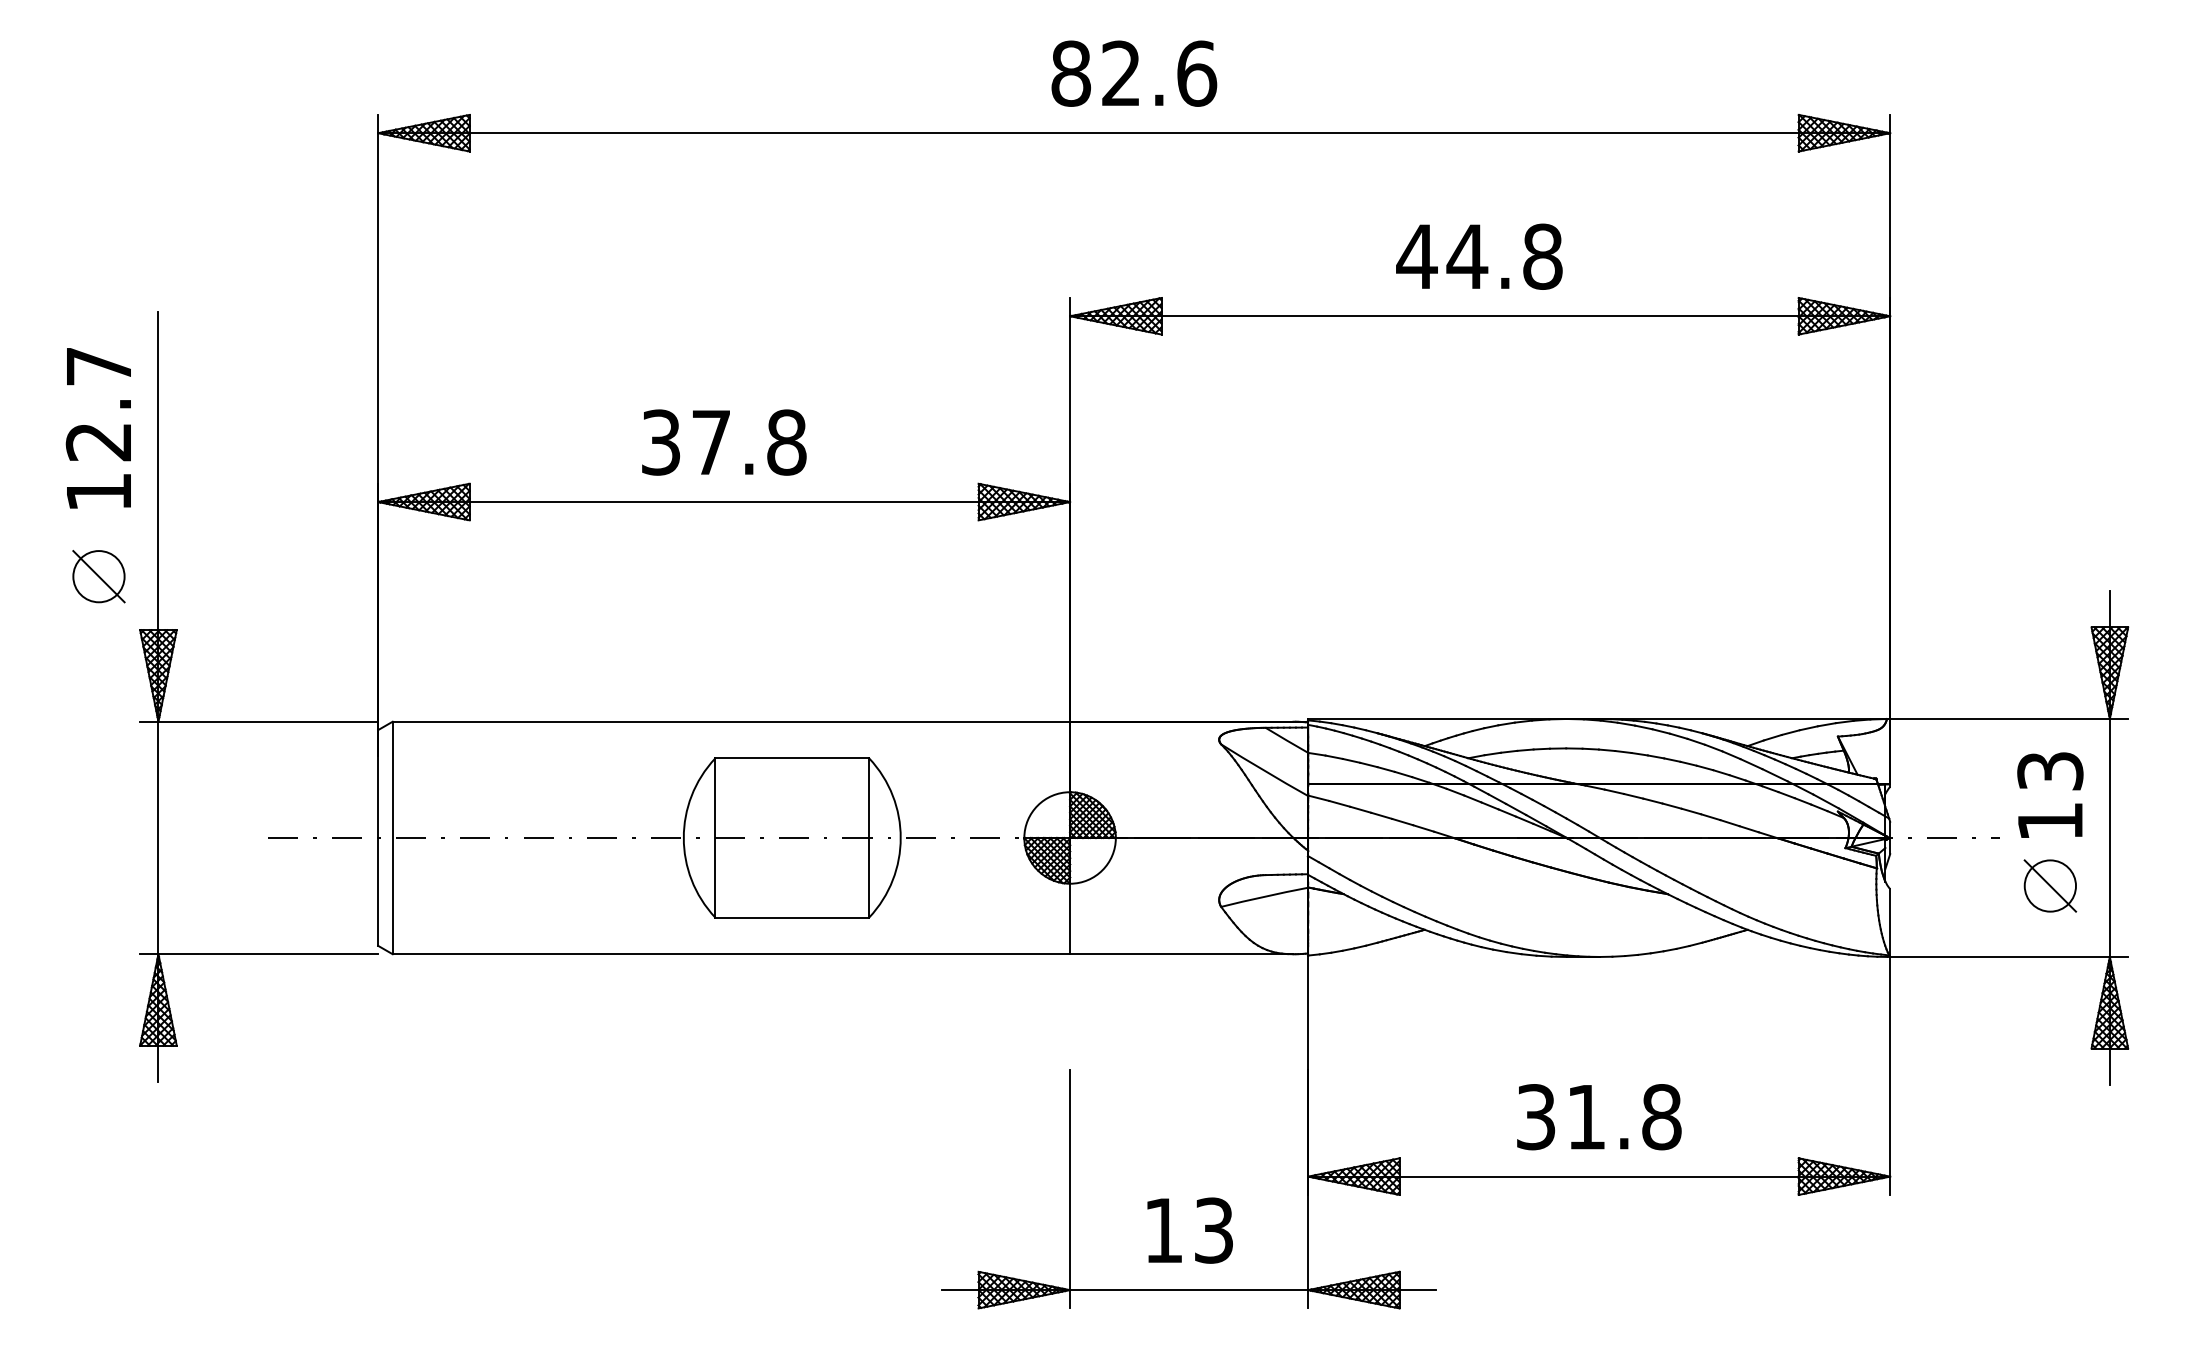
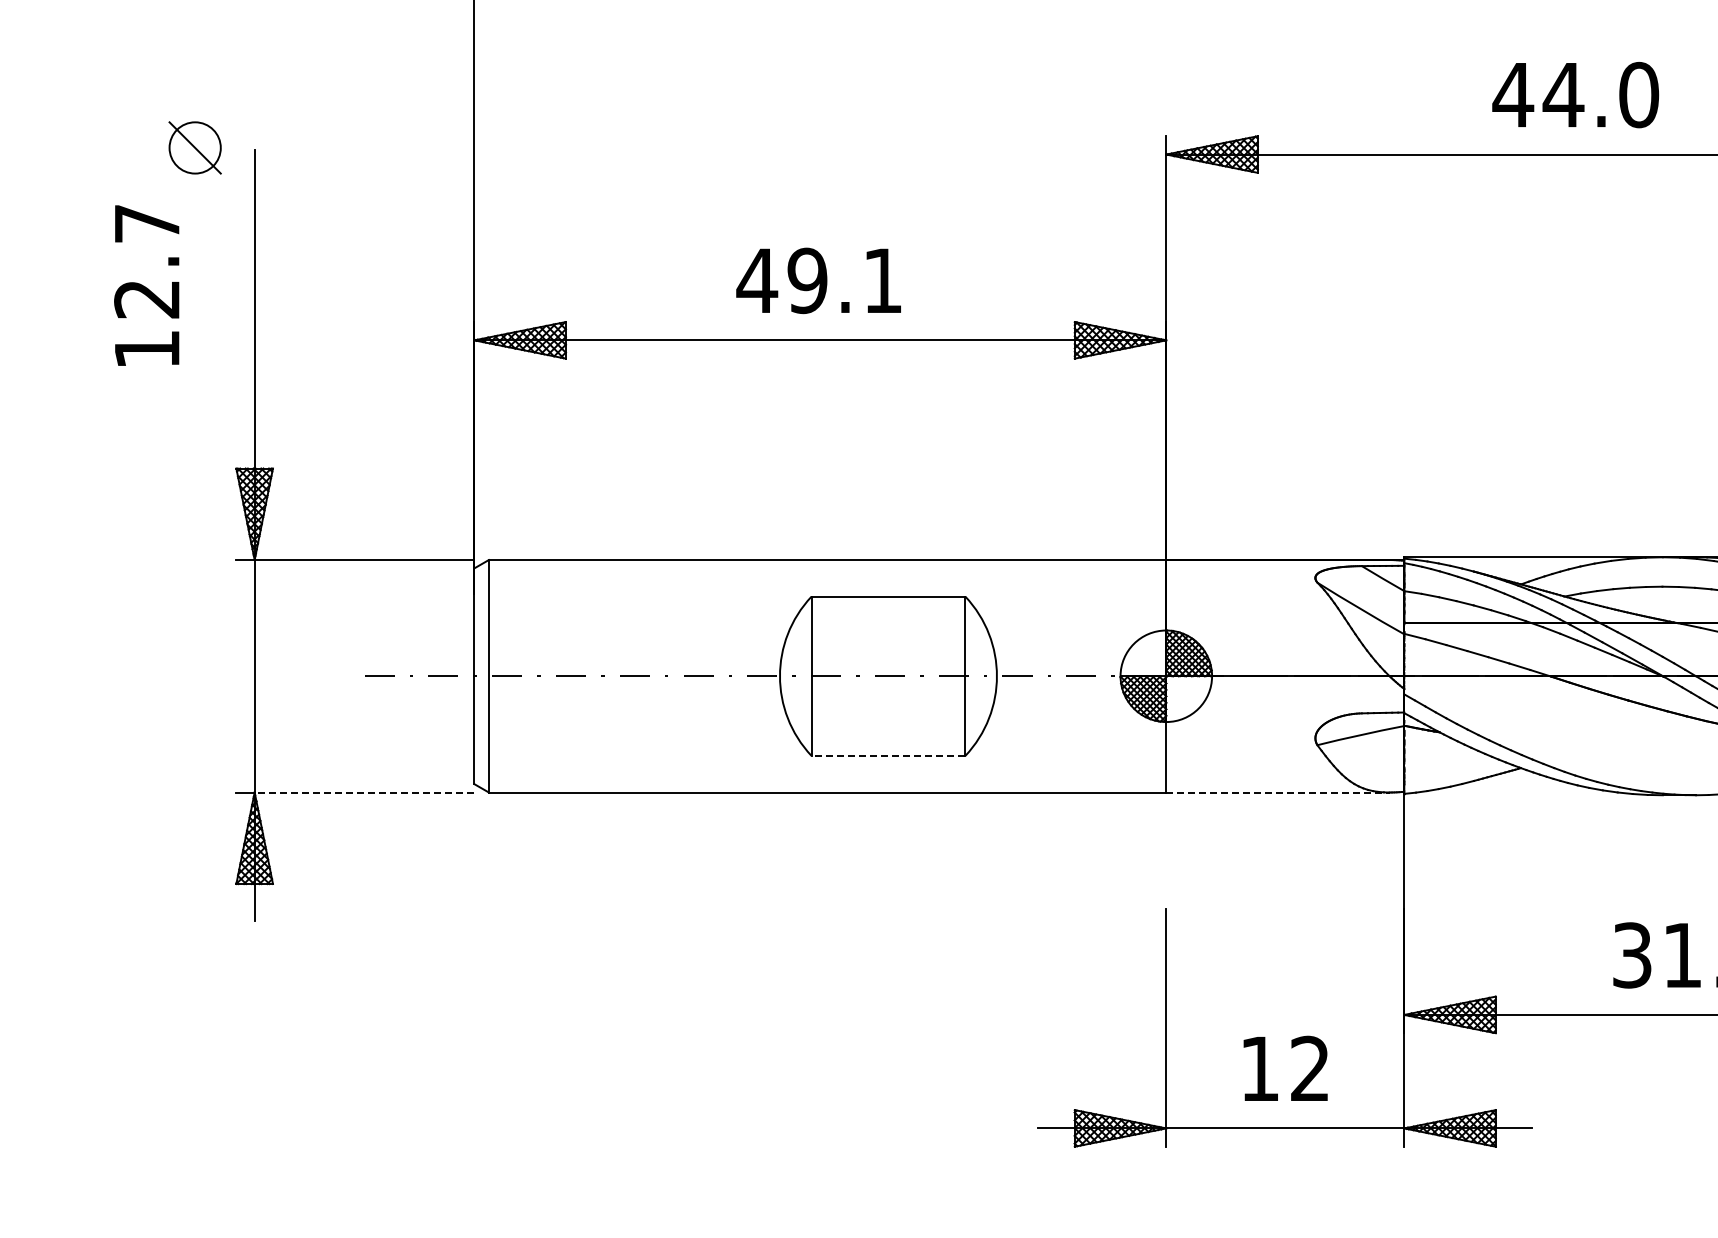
text: (1542, 256) -> (1638, 94), 44.8 -> 44.0
text: (97, 428) -> (145, 285), moved
text: (723, 442) -> (819, 280), 37.8 -> 49.1
part: (98, 576) -> (194, 147), moved
line: (792, 917) -> (888, 755), solid -> dashed
line: (268, 954) -> (364, 792), solid -> dashed
line: (1181, 954) -> (1277, 792), solid -> dashed
text: (1213, 1230) -> (1309, 1068), 13 -> 12

